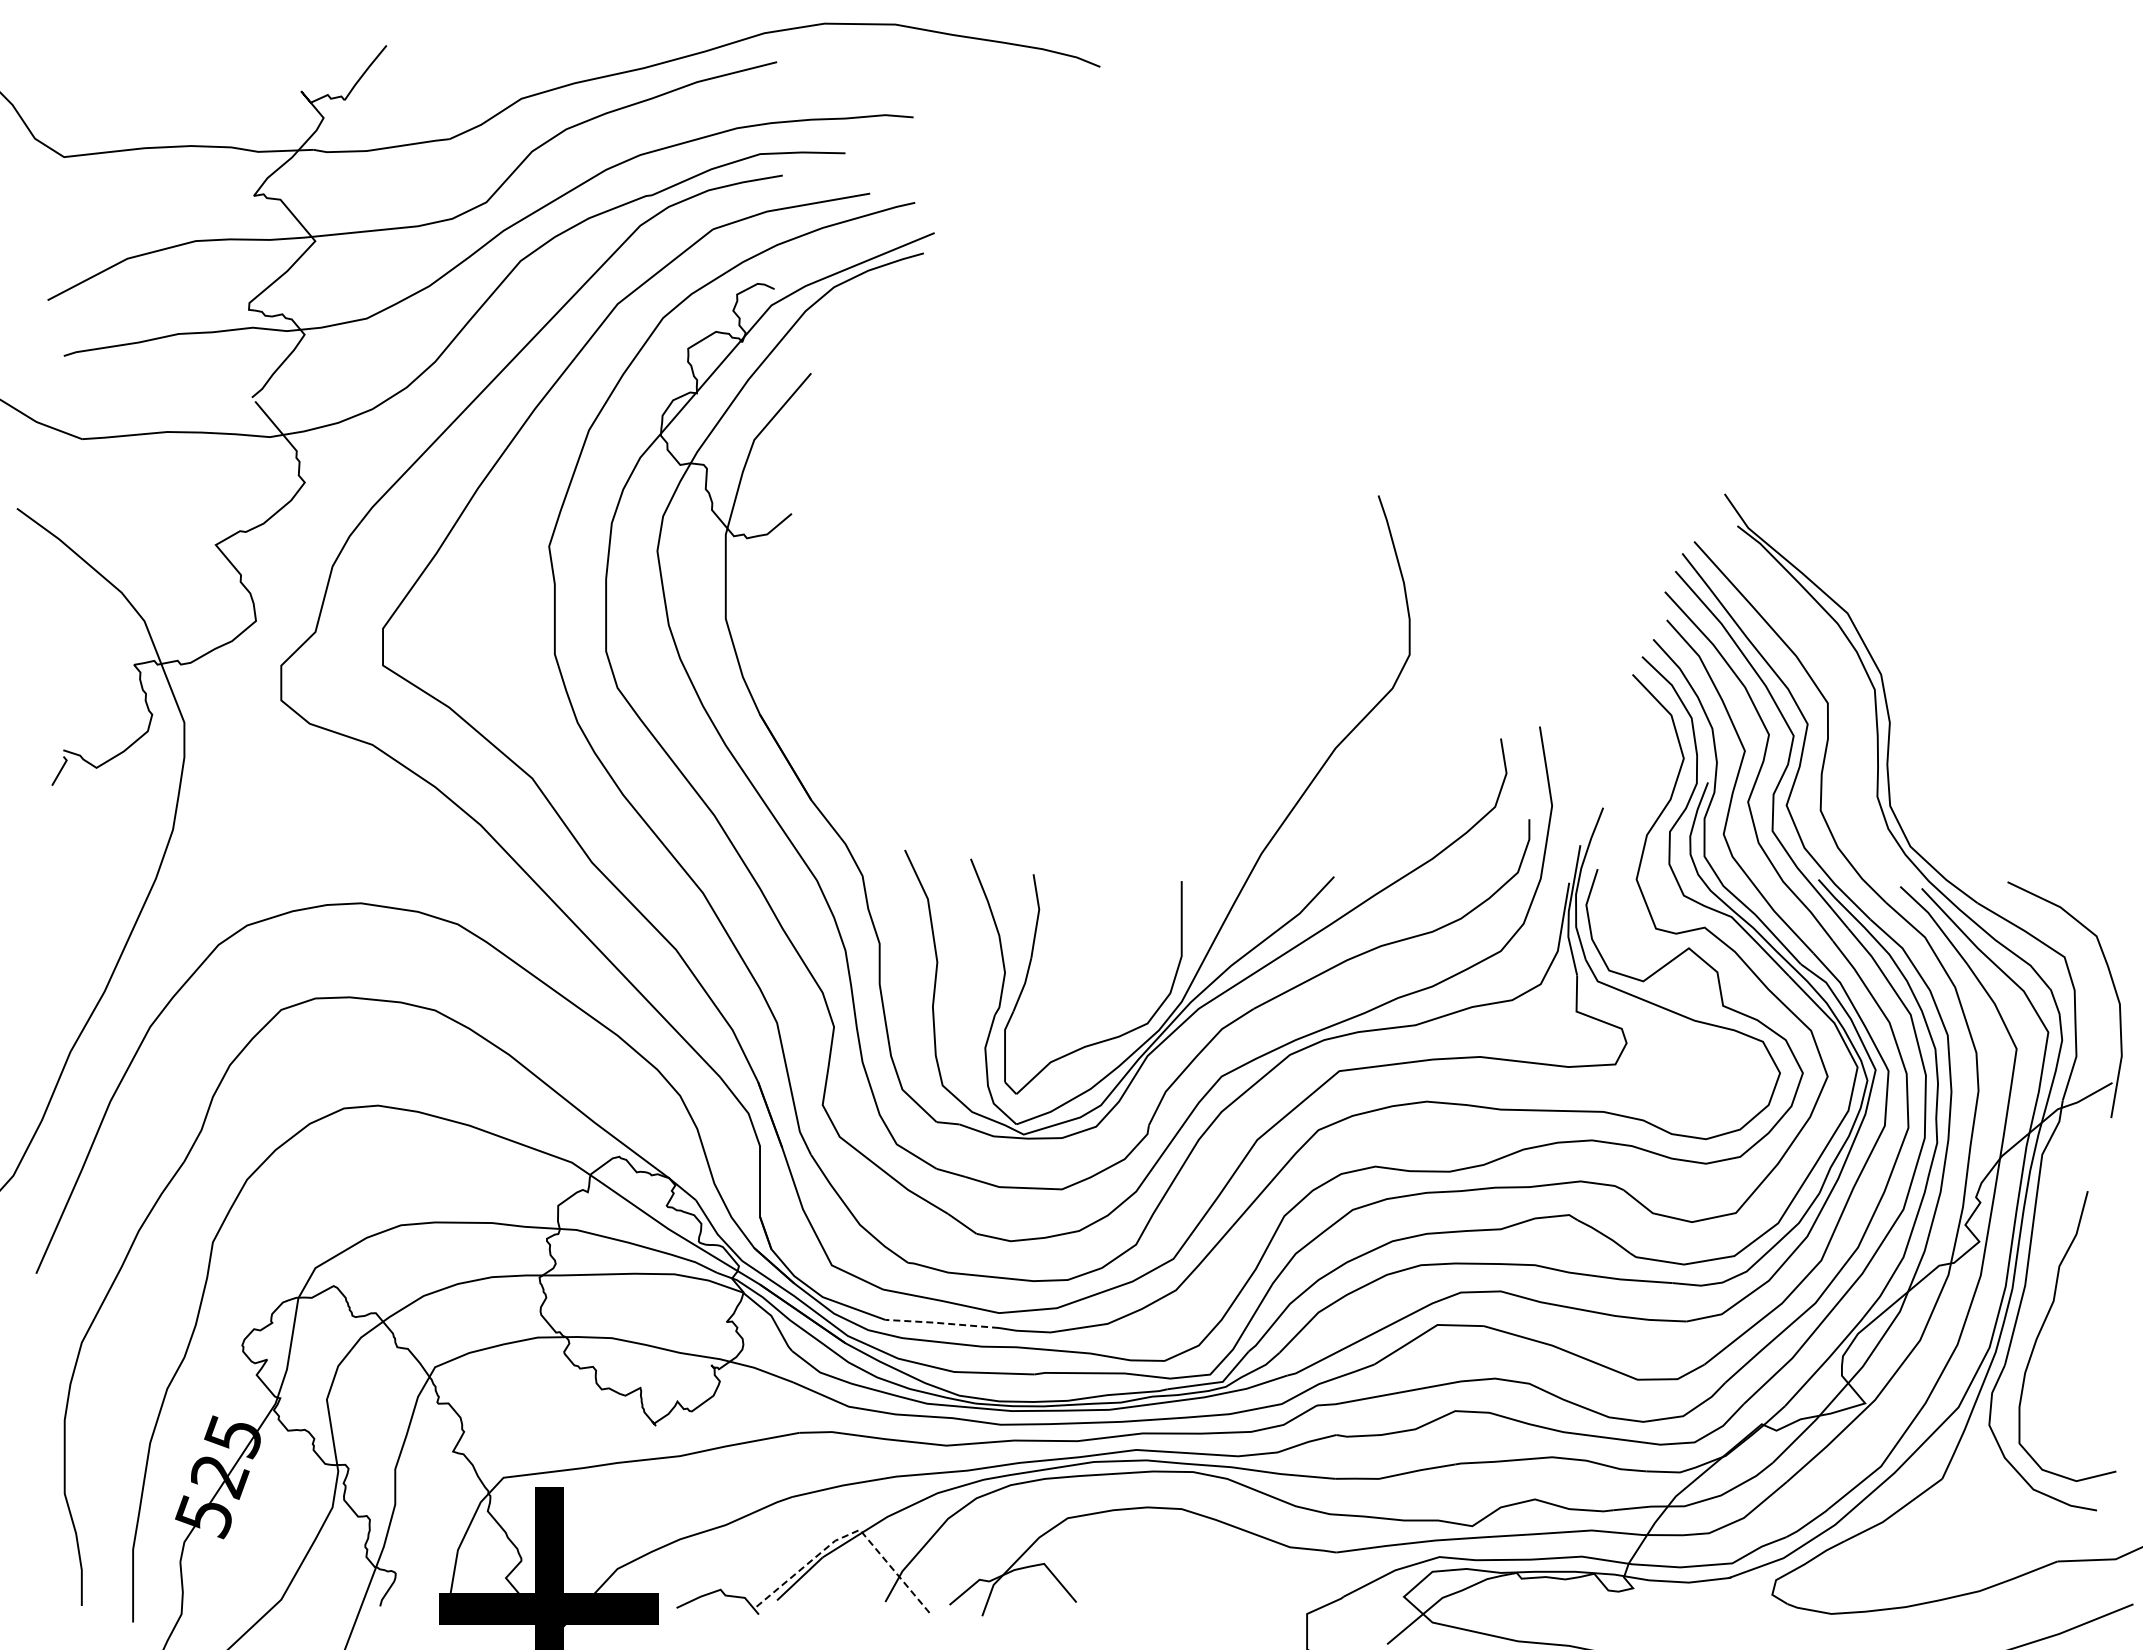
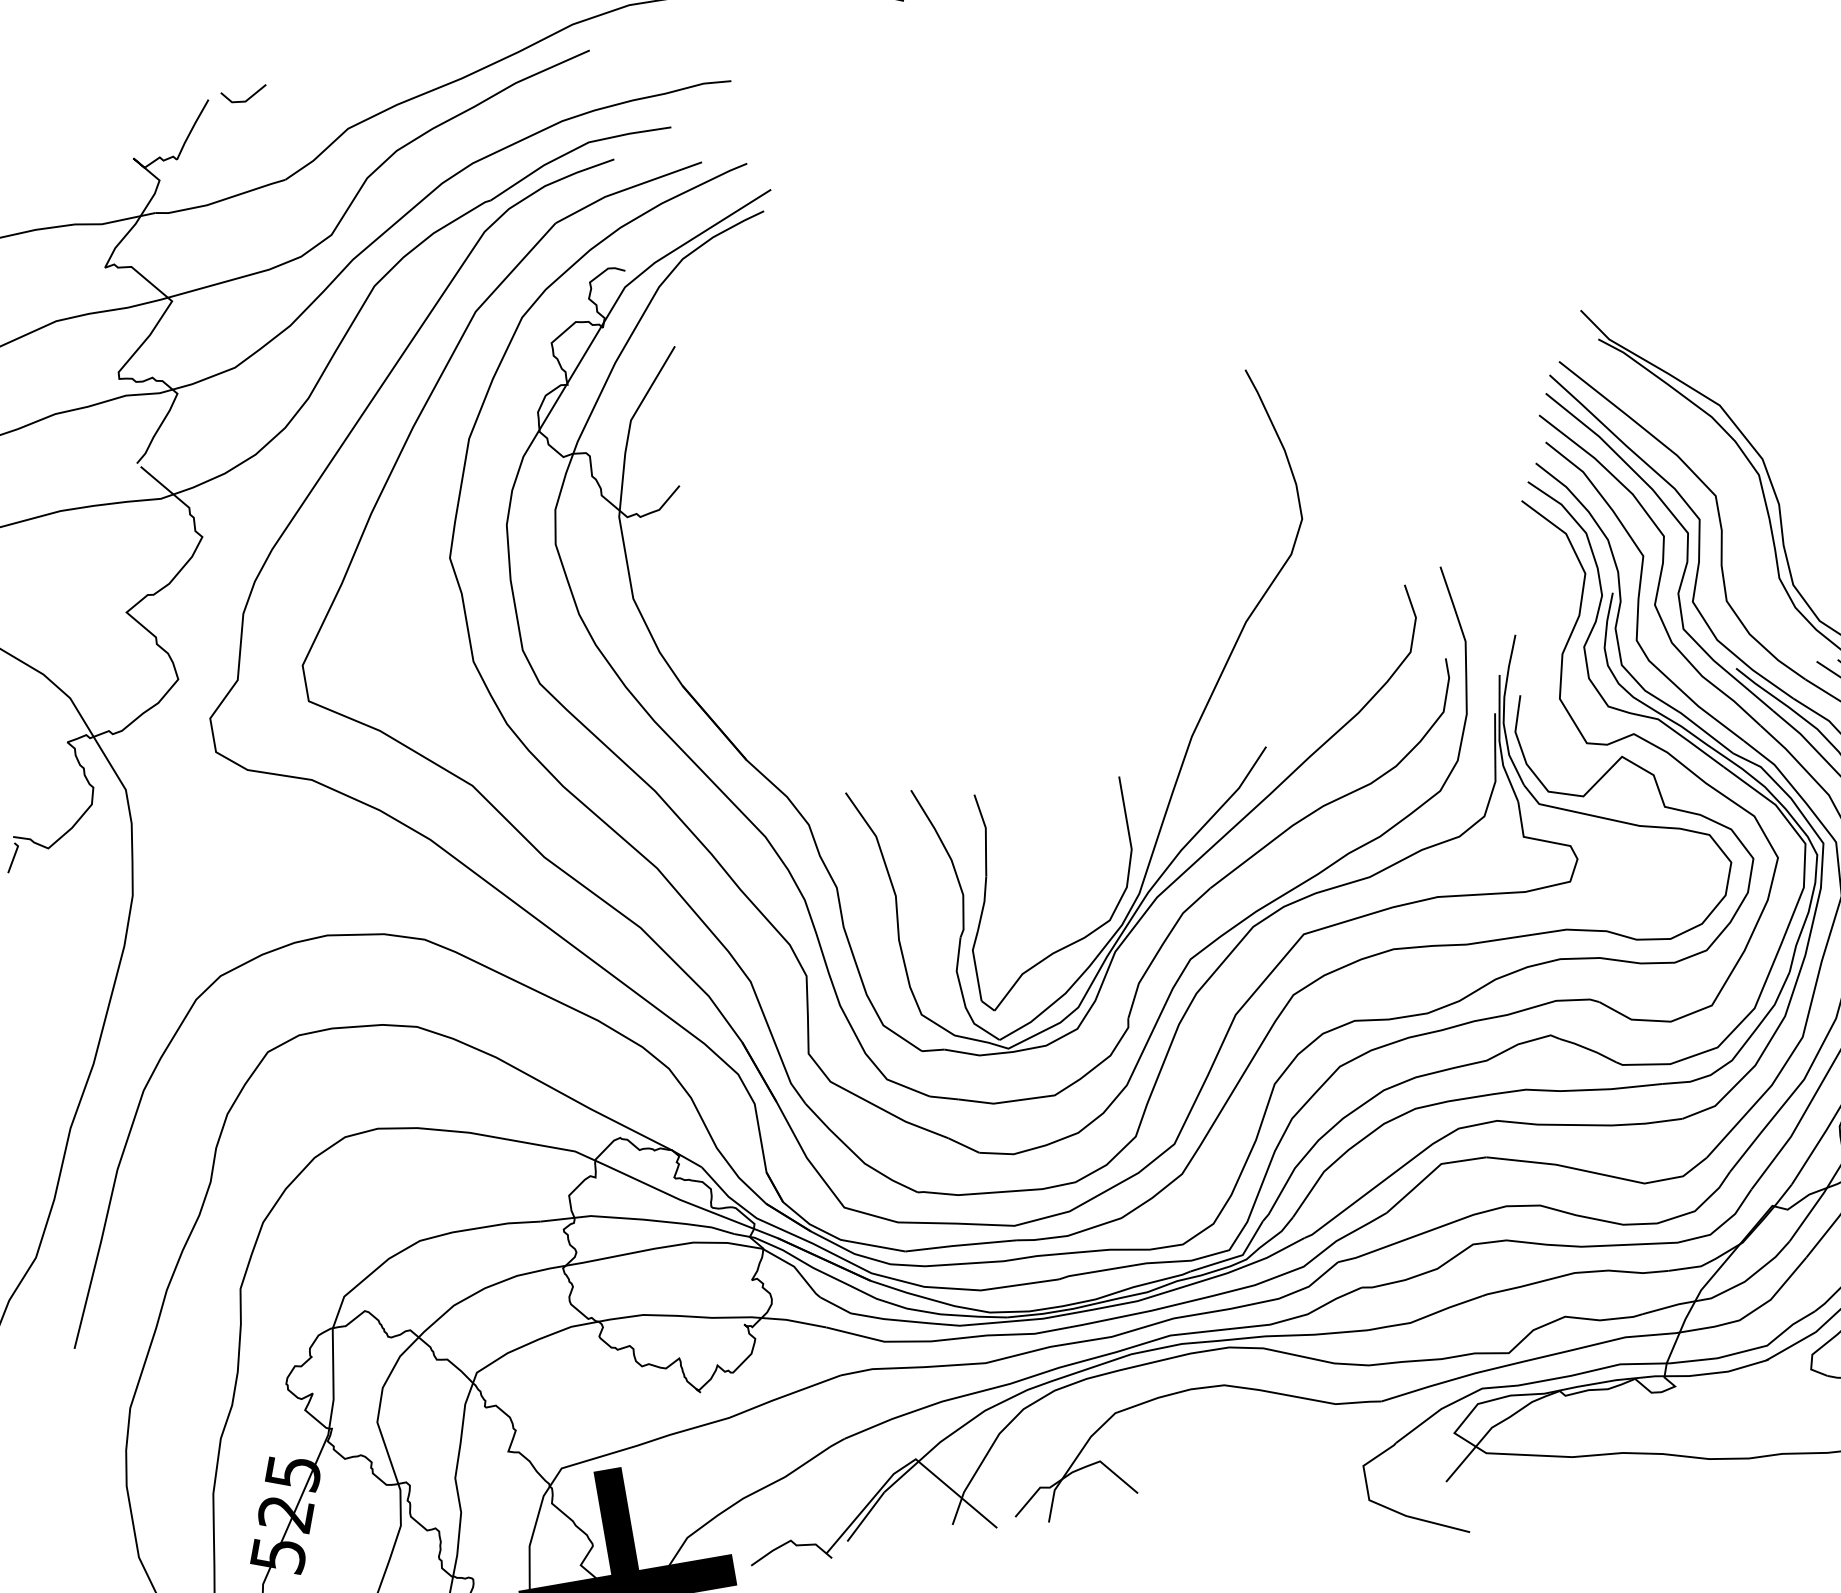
line: (425, 51) -> (247, 98), added
line: (941, 1323) -> (960, 1245), dashed -> solid
line: (848, 1534) -> (905, 1465), dashed -> solid

